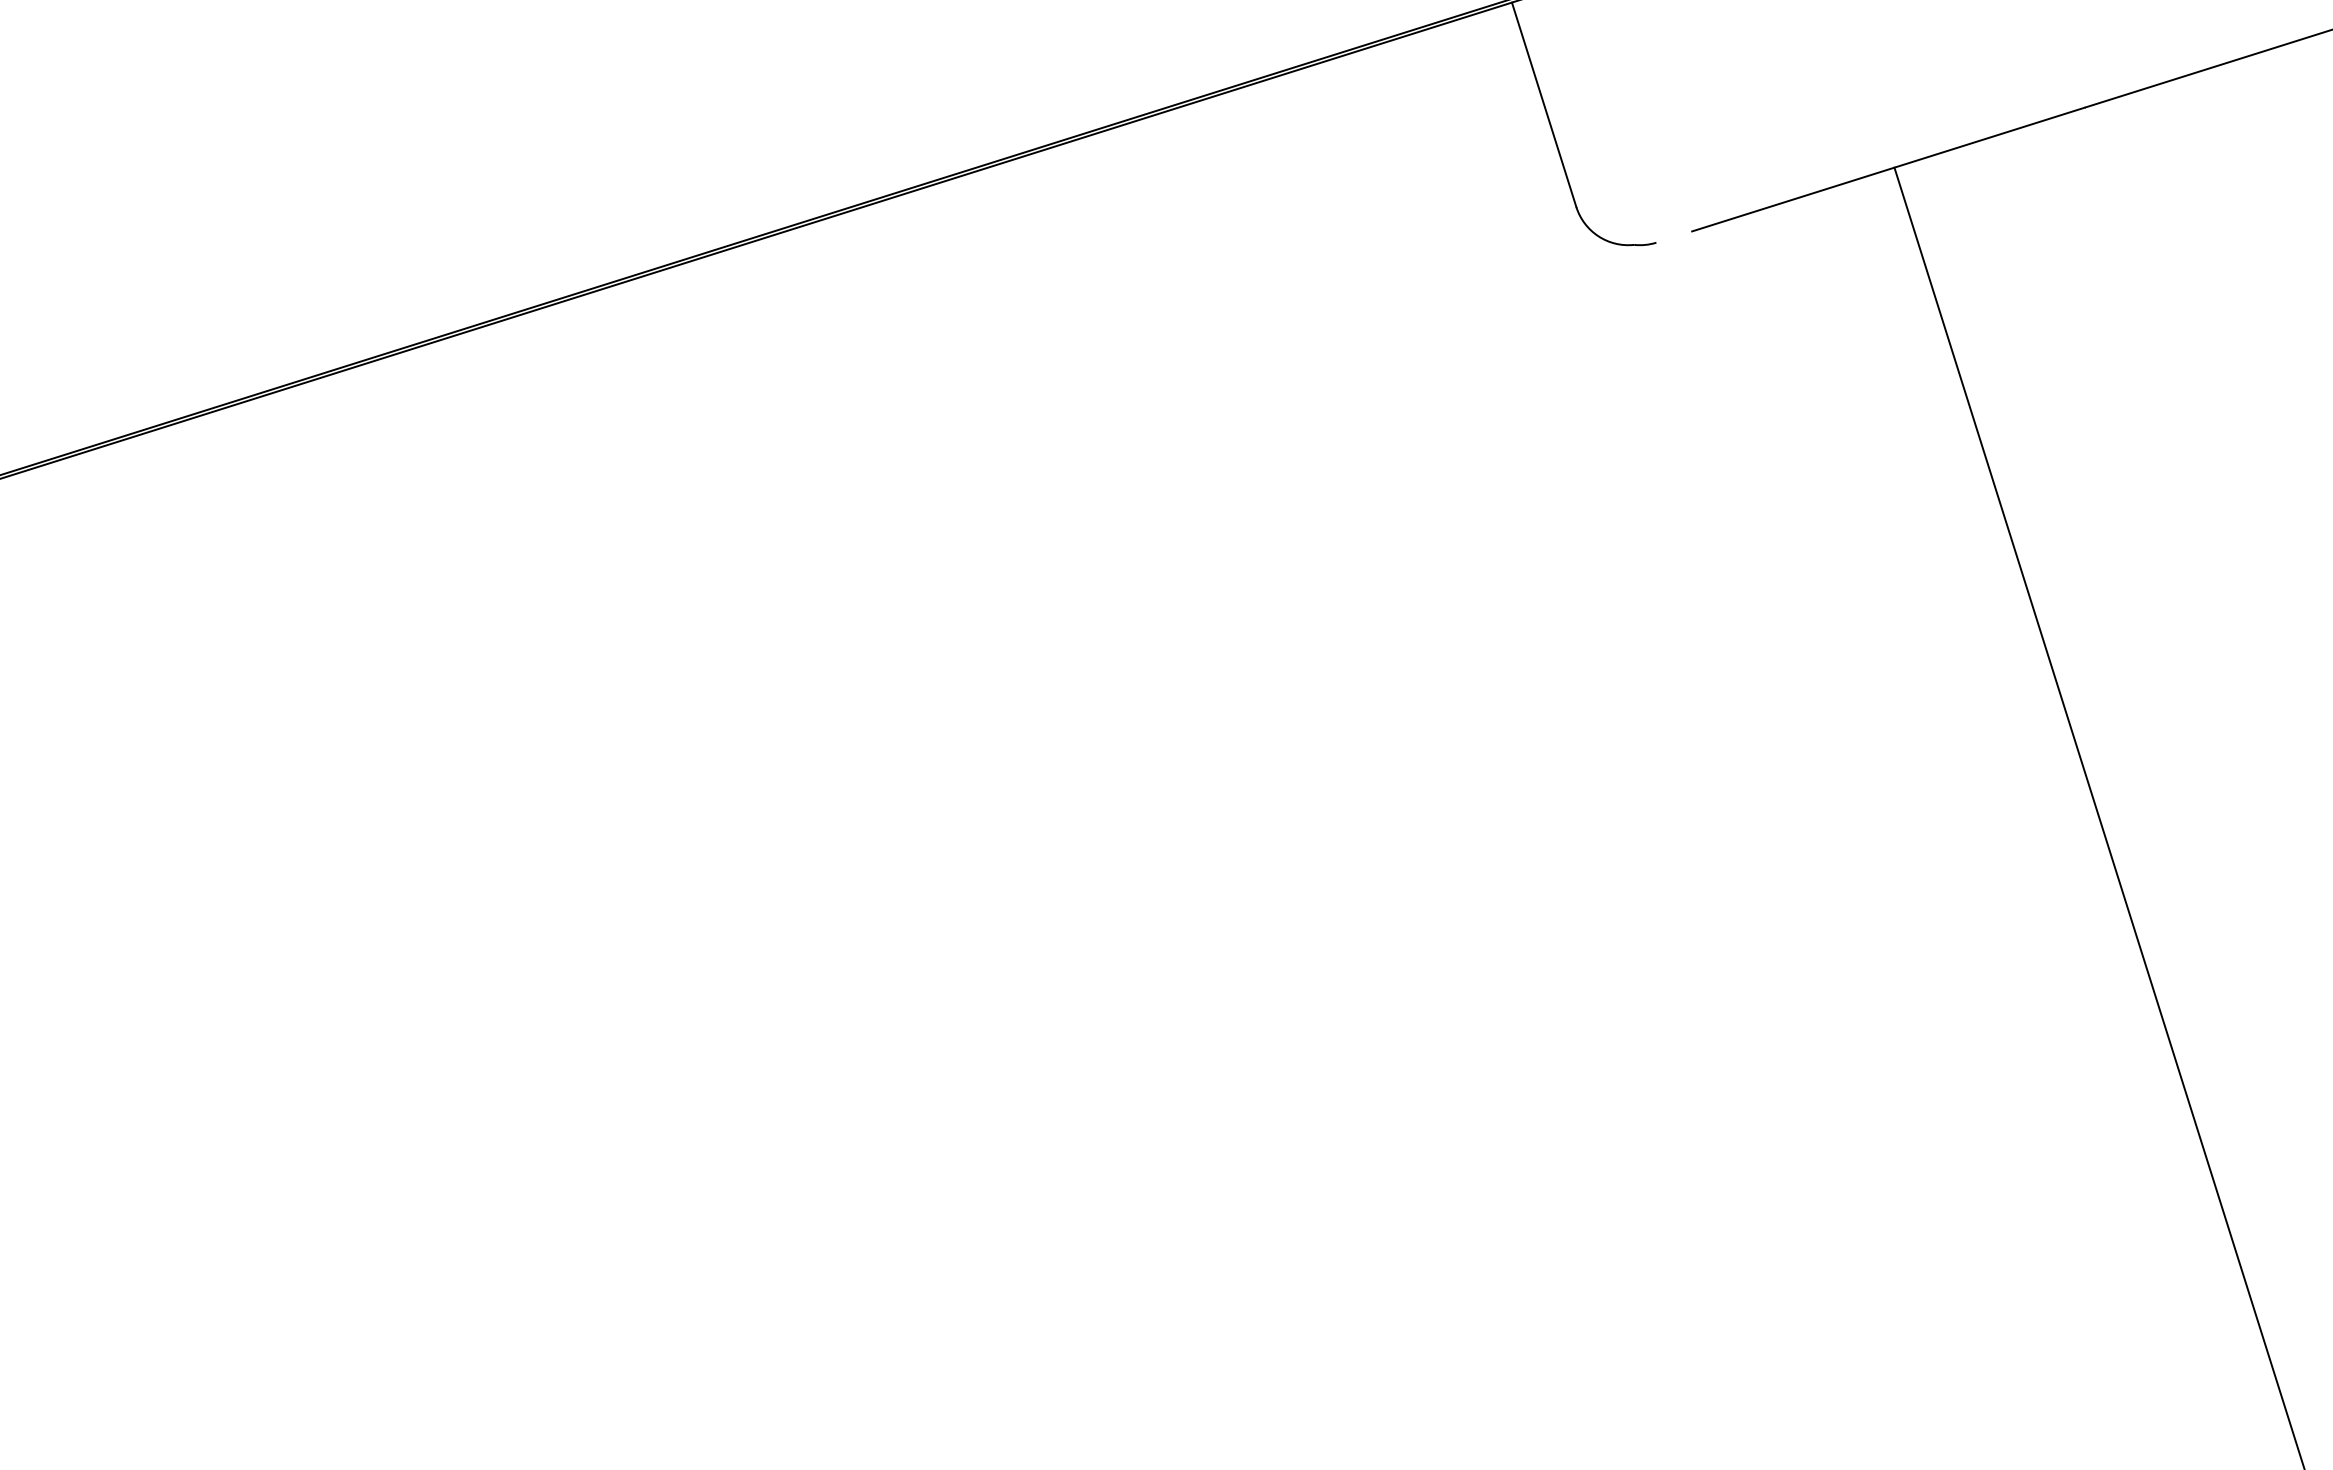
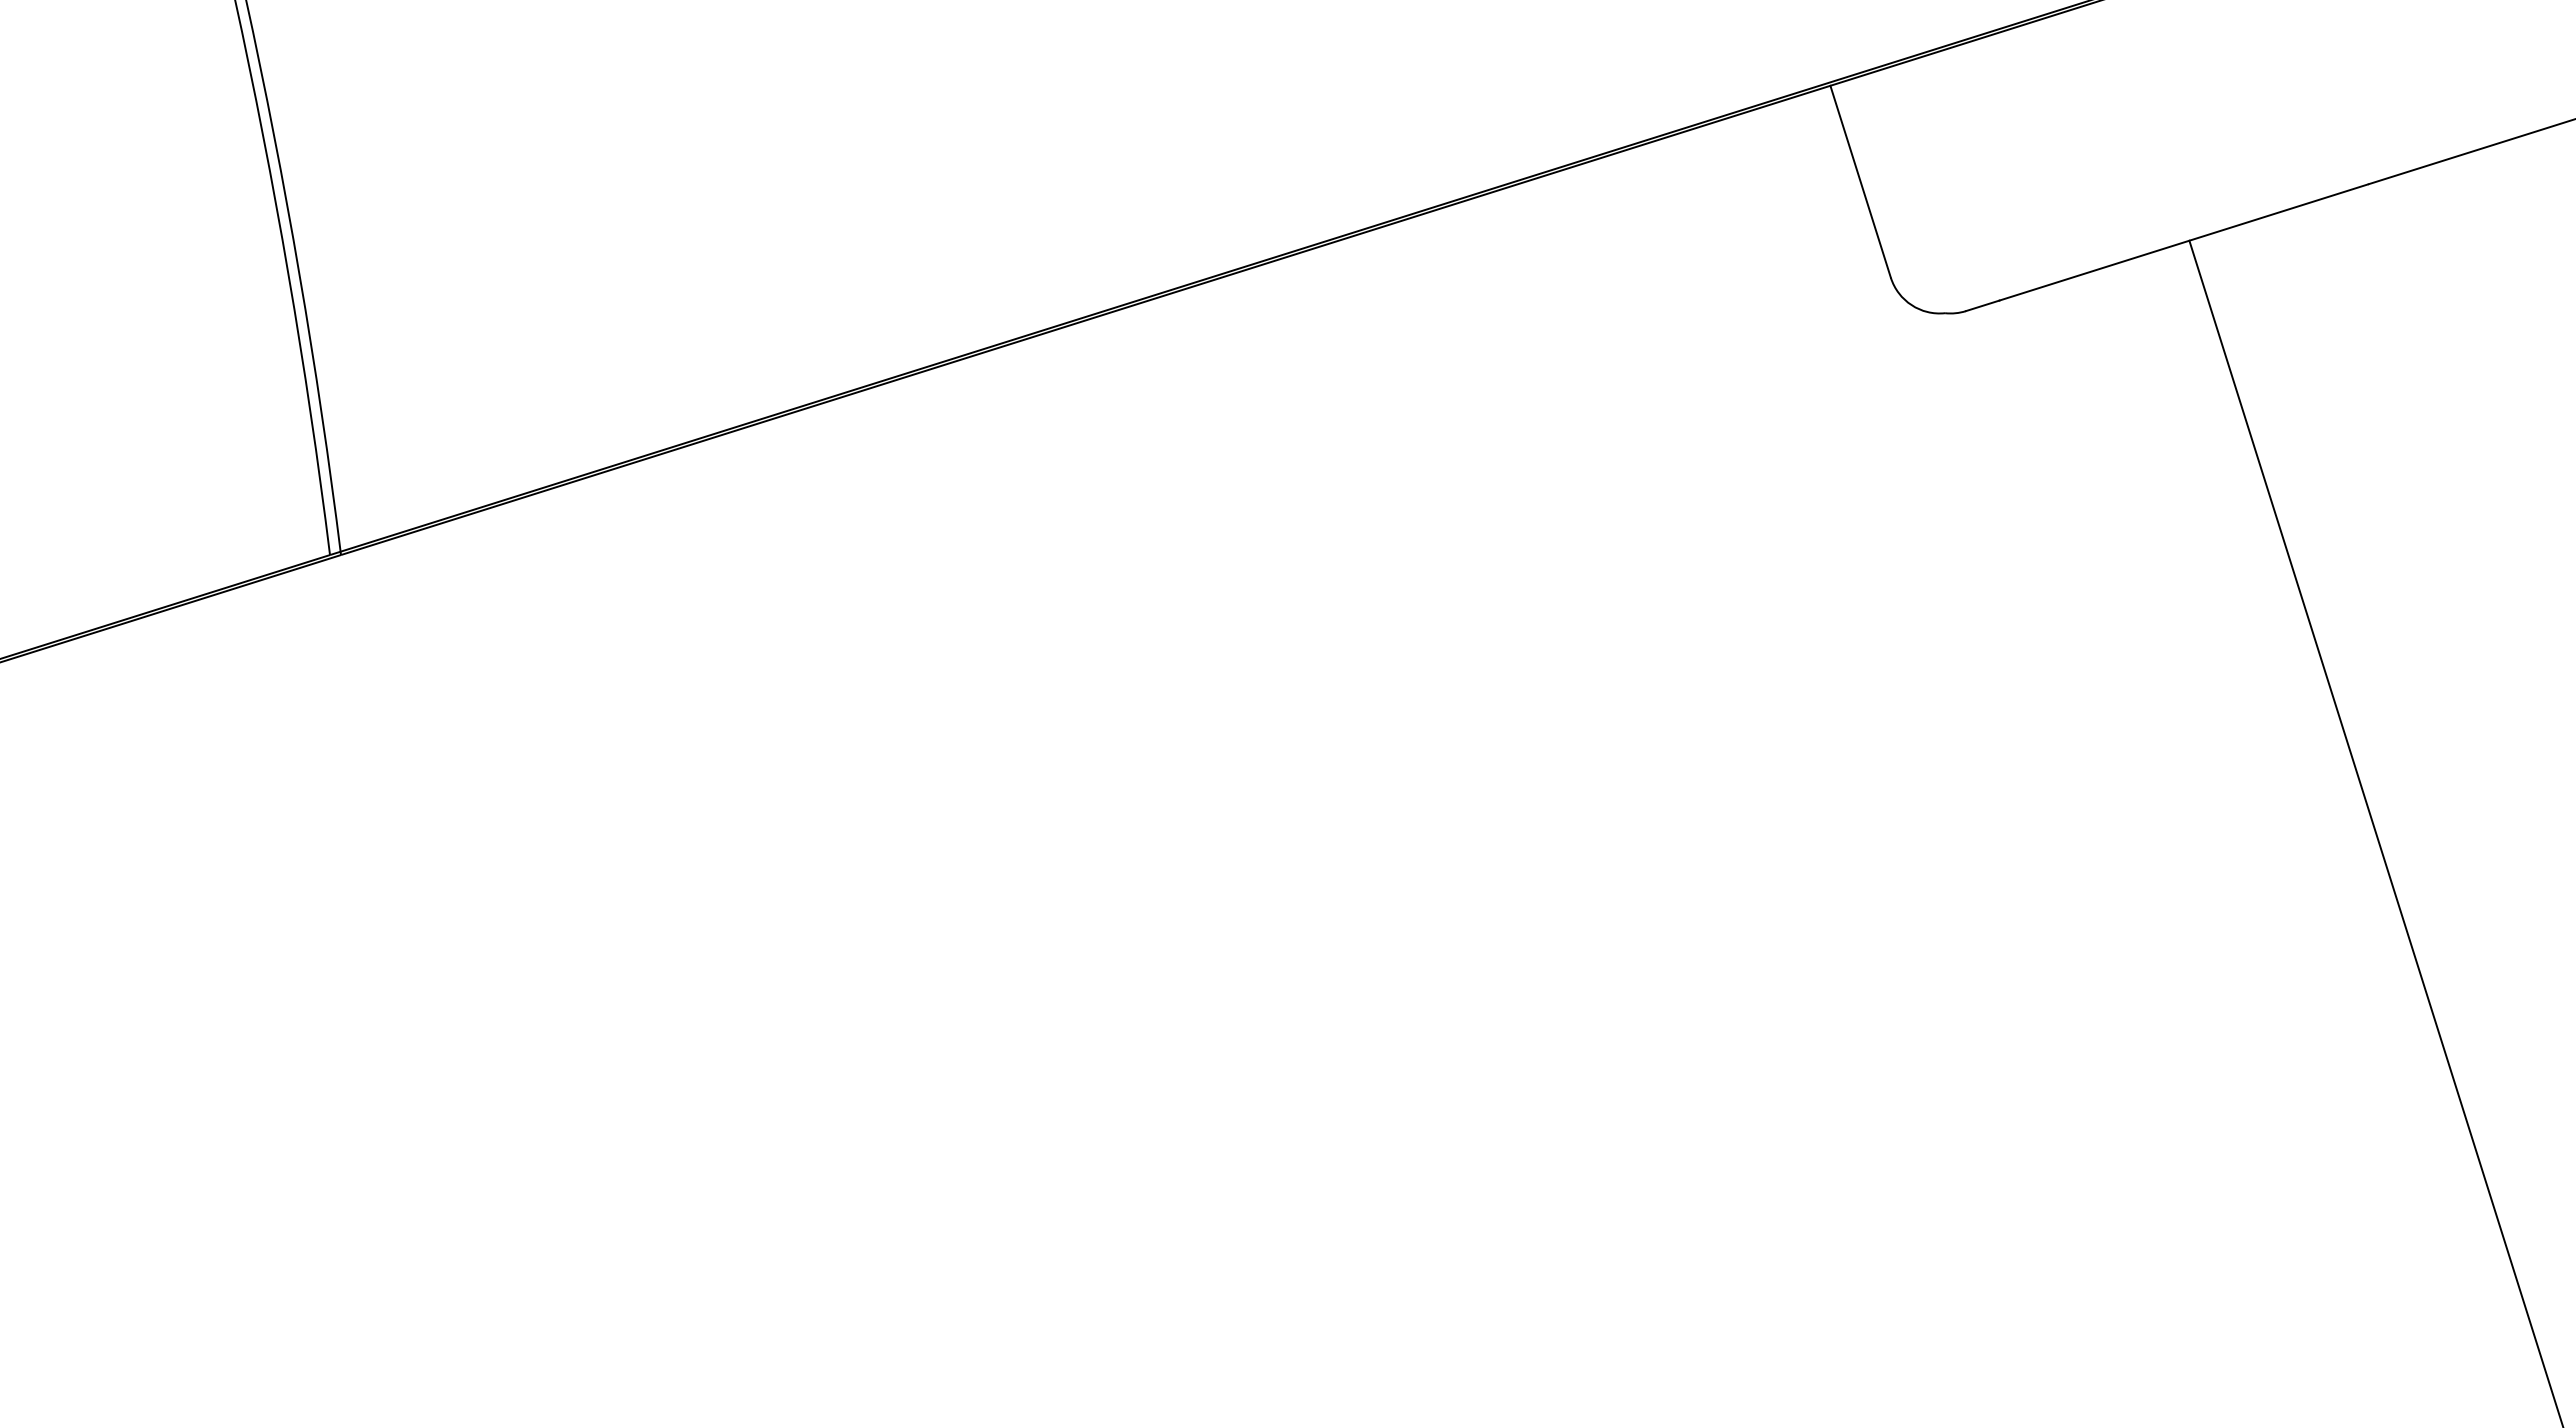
line: (1674, 236) -> (1982, 305), added

